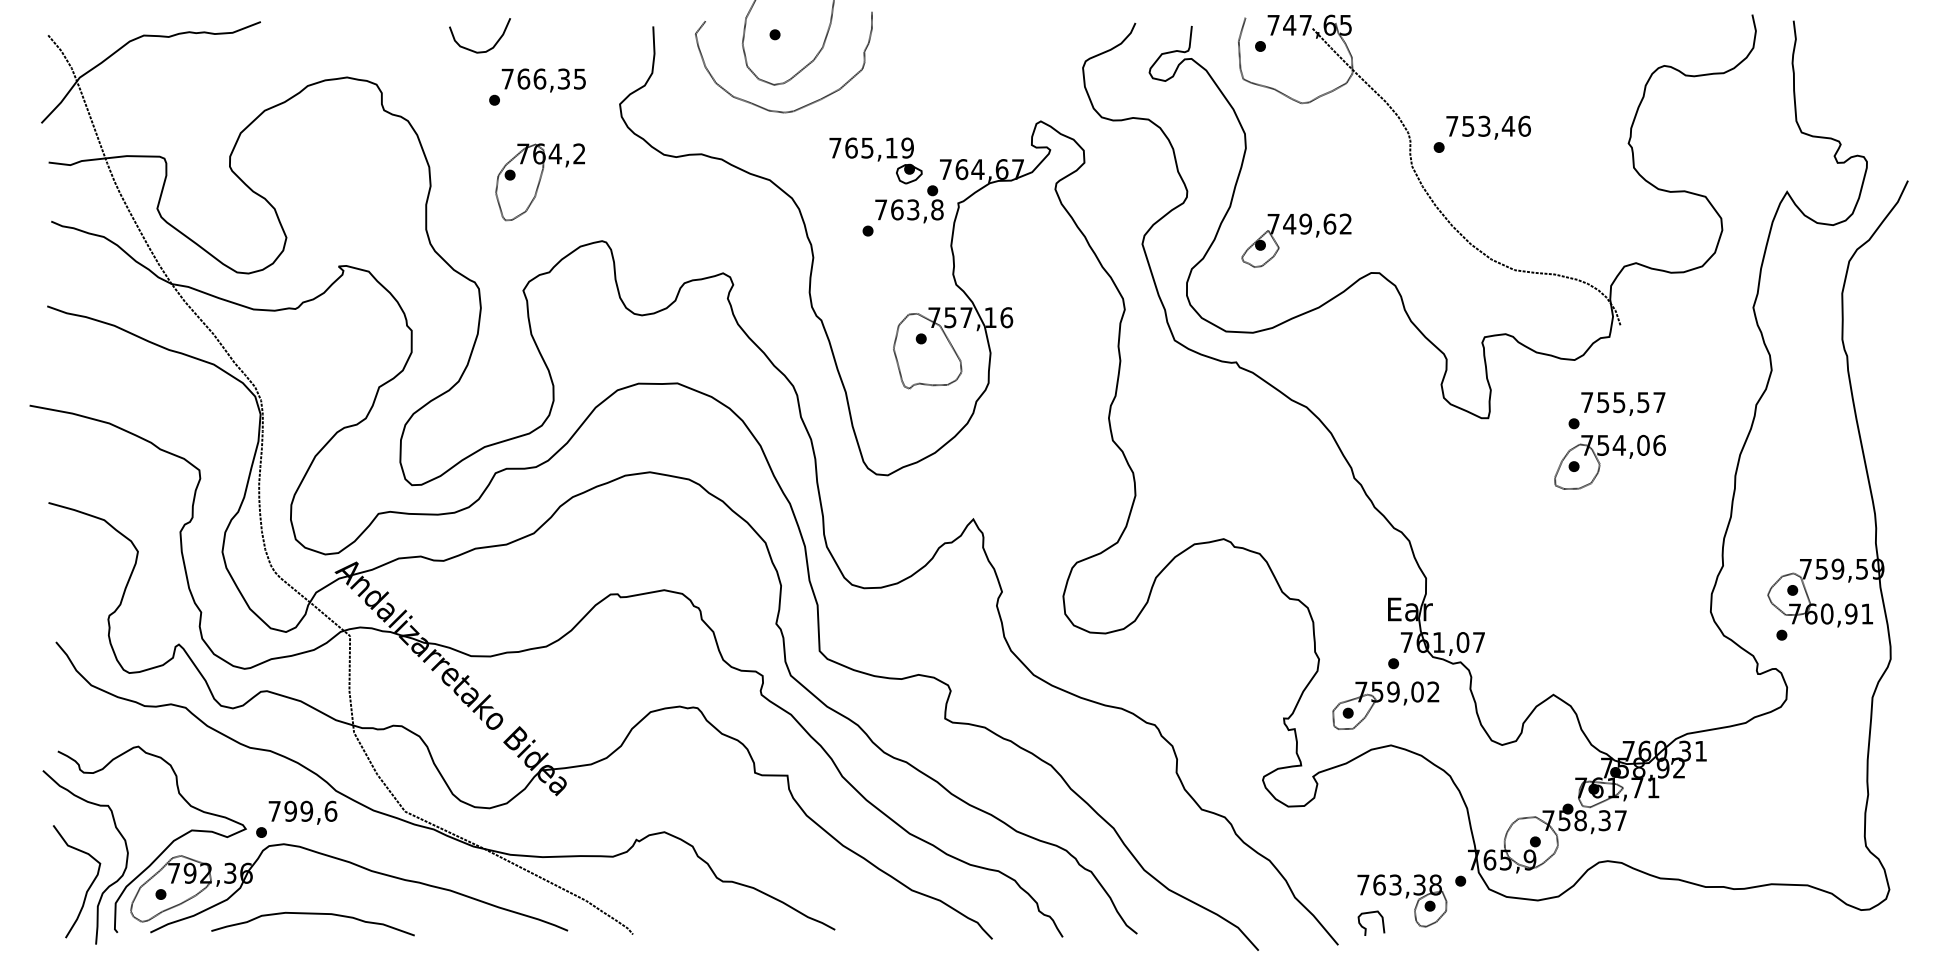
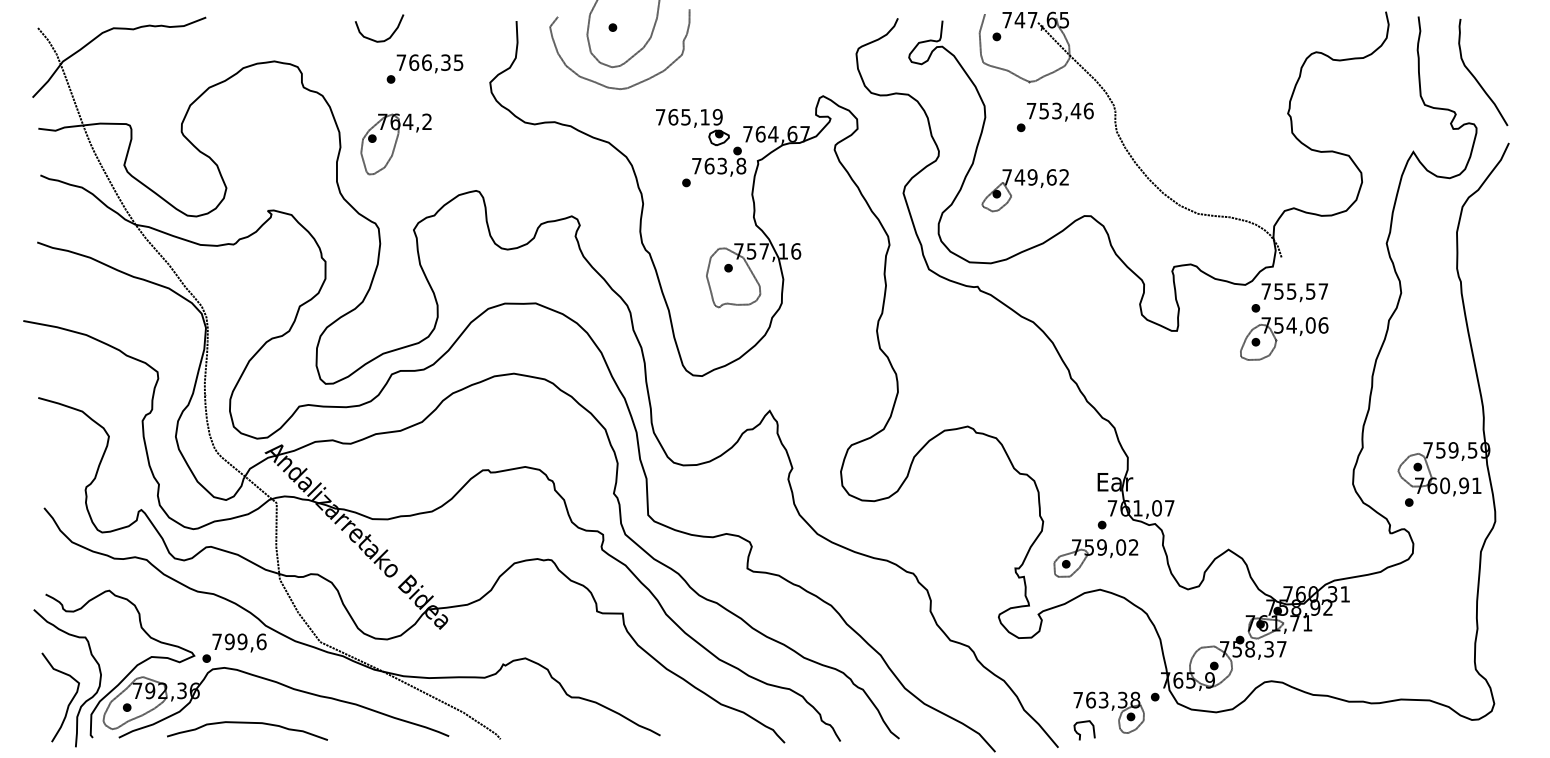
curve: (1866, 99) -> (1476, 78), added
text: (1481, 134) -> (1054, 117), moved
part: (539, 182) -> (395, 144), moved
part: (1610, 440) -> (1284, 321), moved

